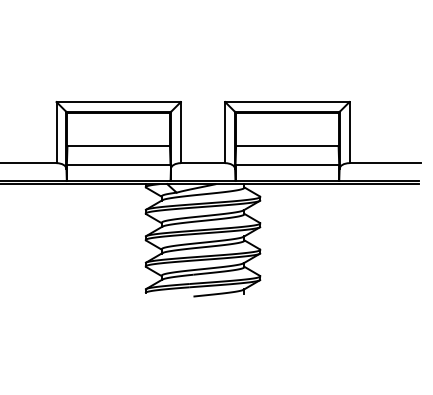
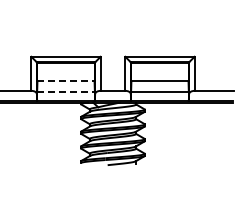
line: (119, 146) -> (66, 81), solid -> dashed
line: (119, 164) -> (66, 91), solid -> dashed

